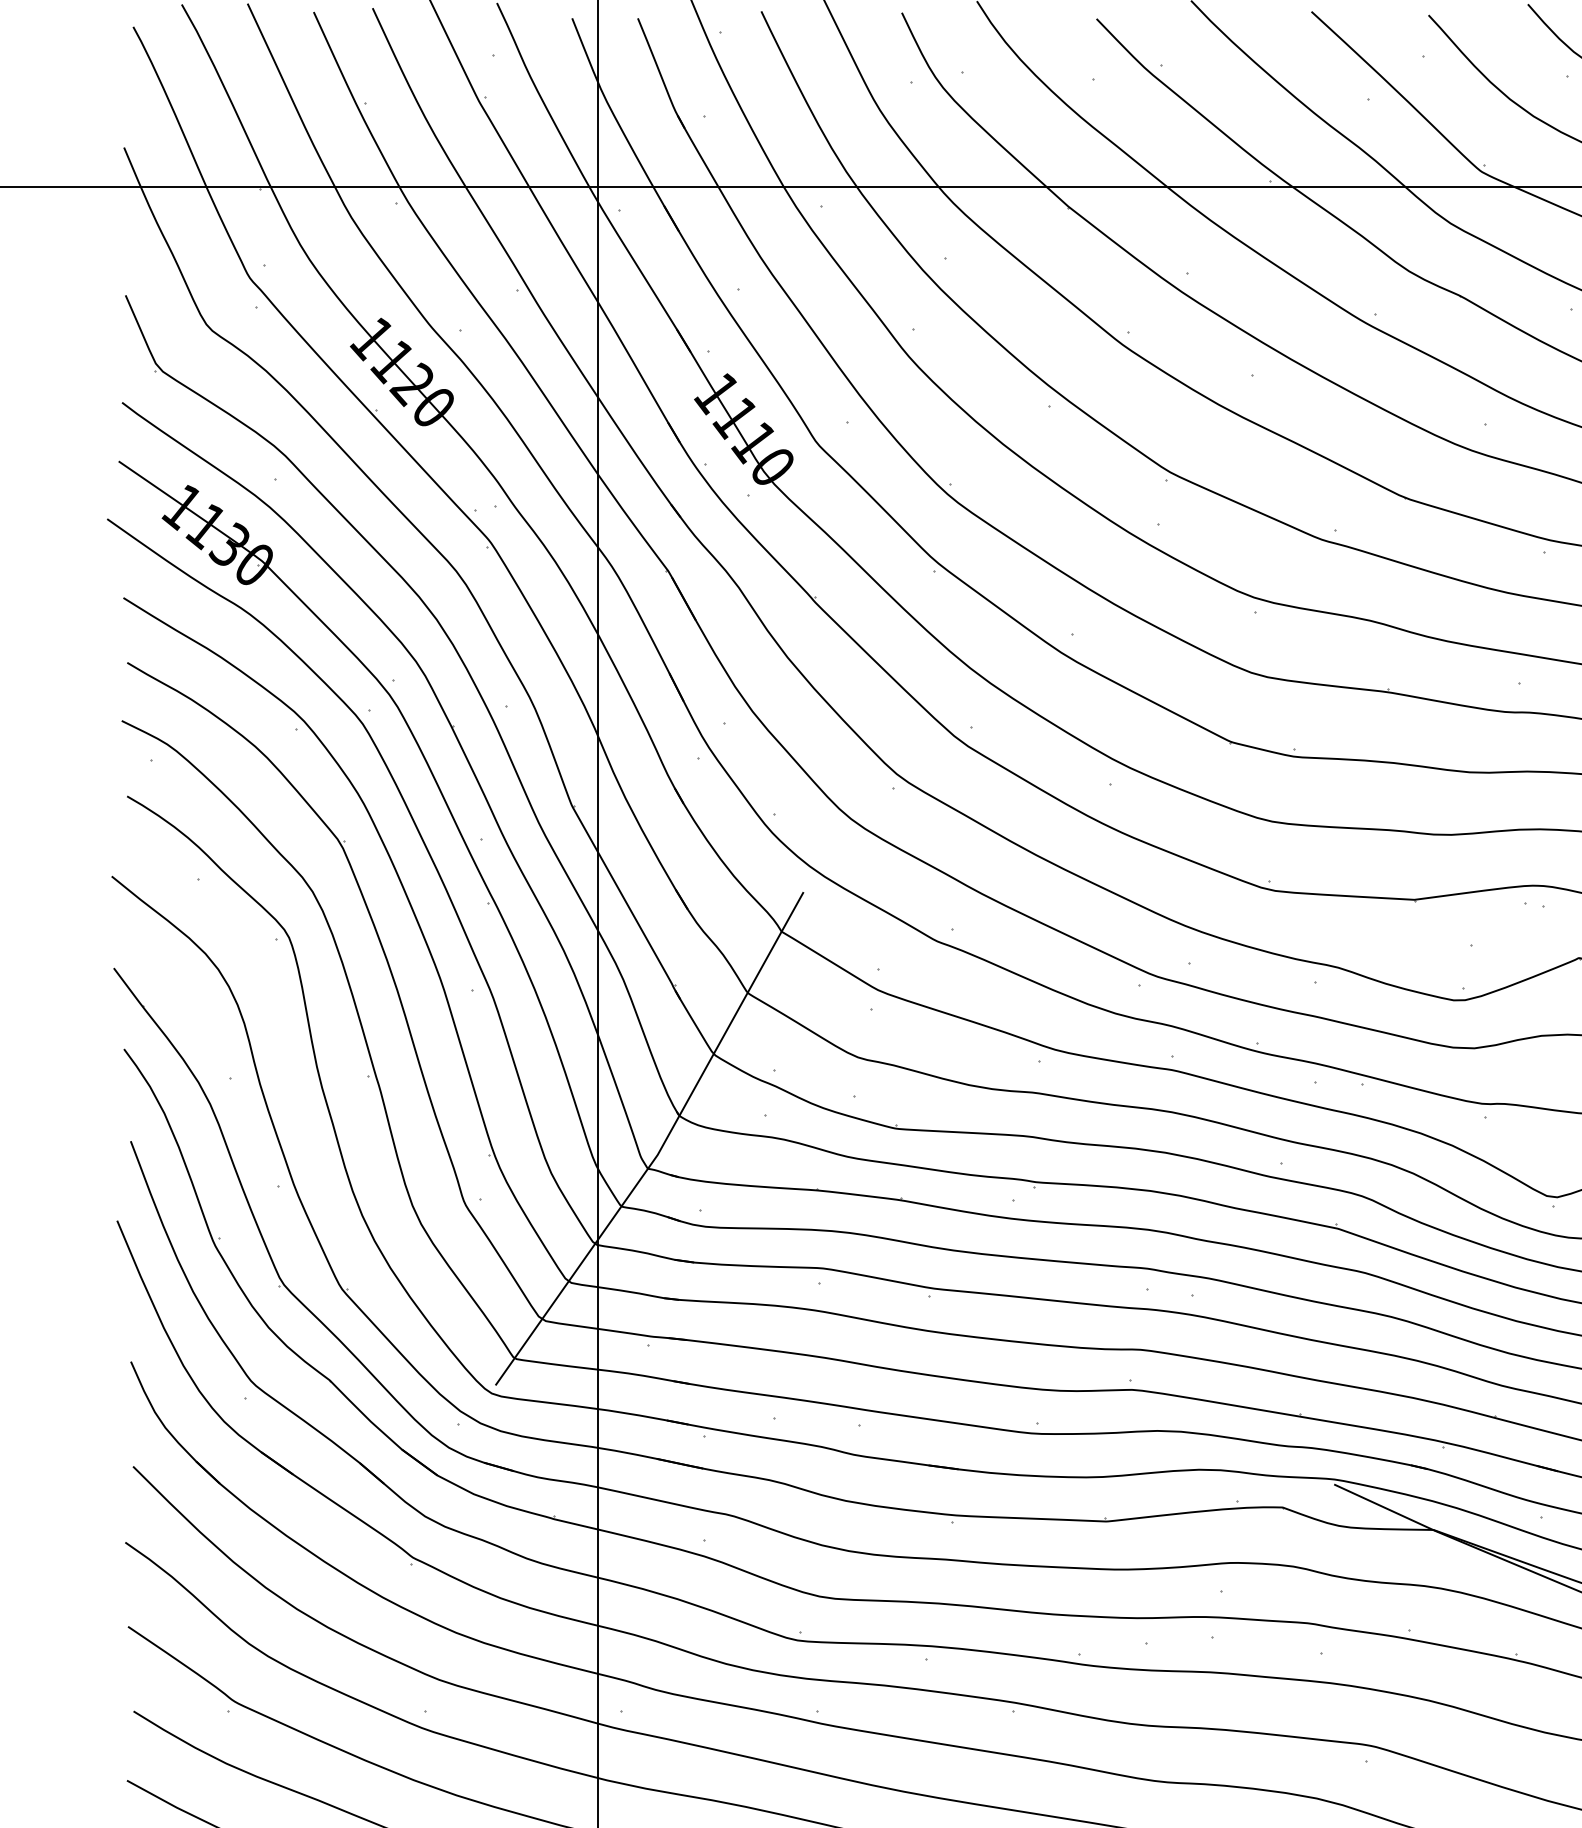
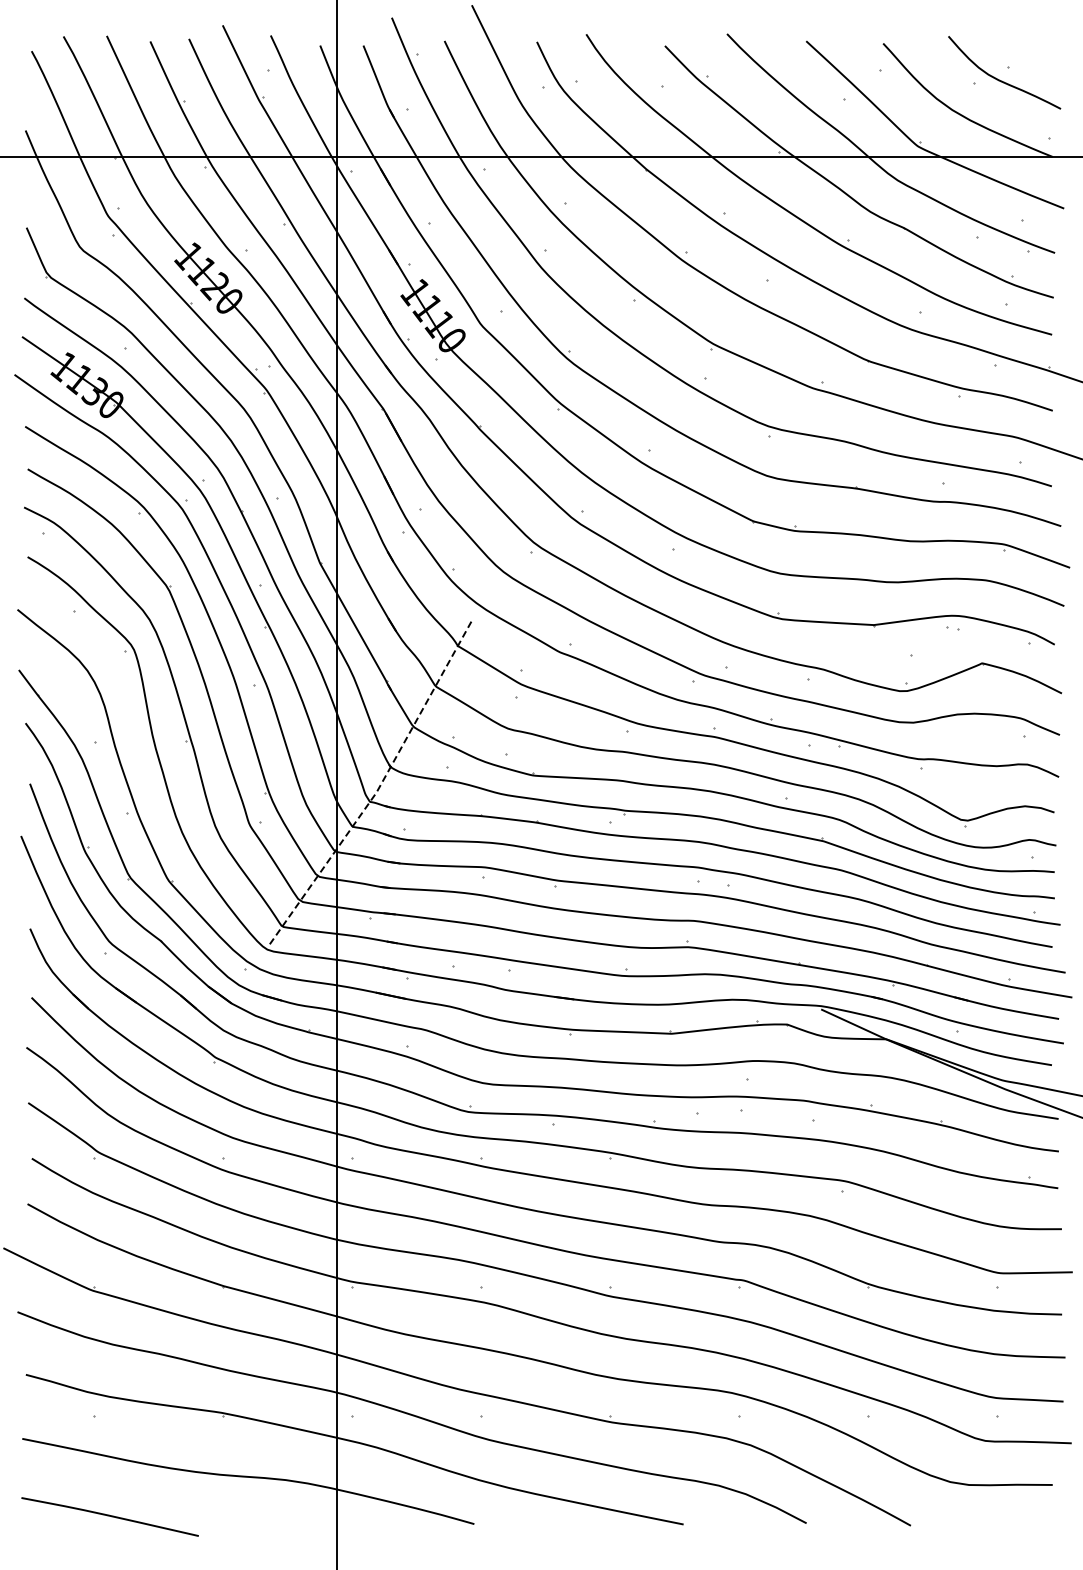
line: (662, 1146) -> (379, 787), solid -> dashed

